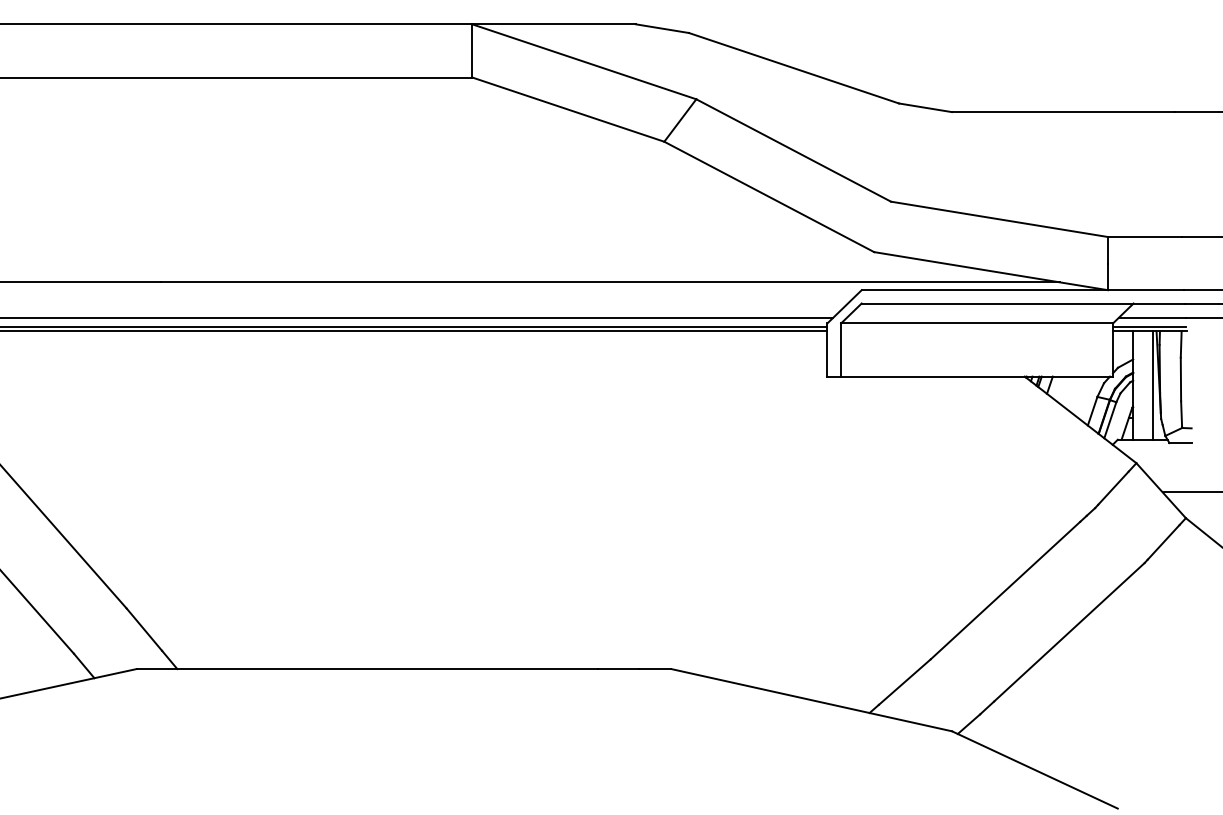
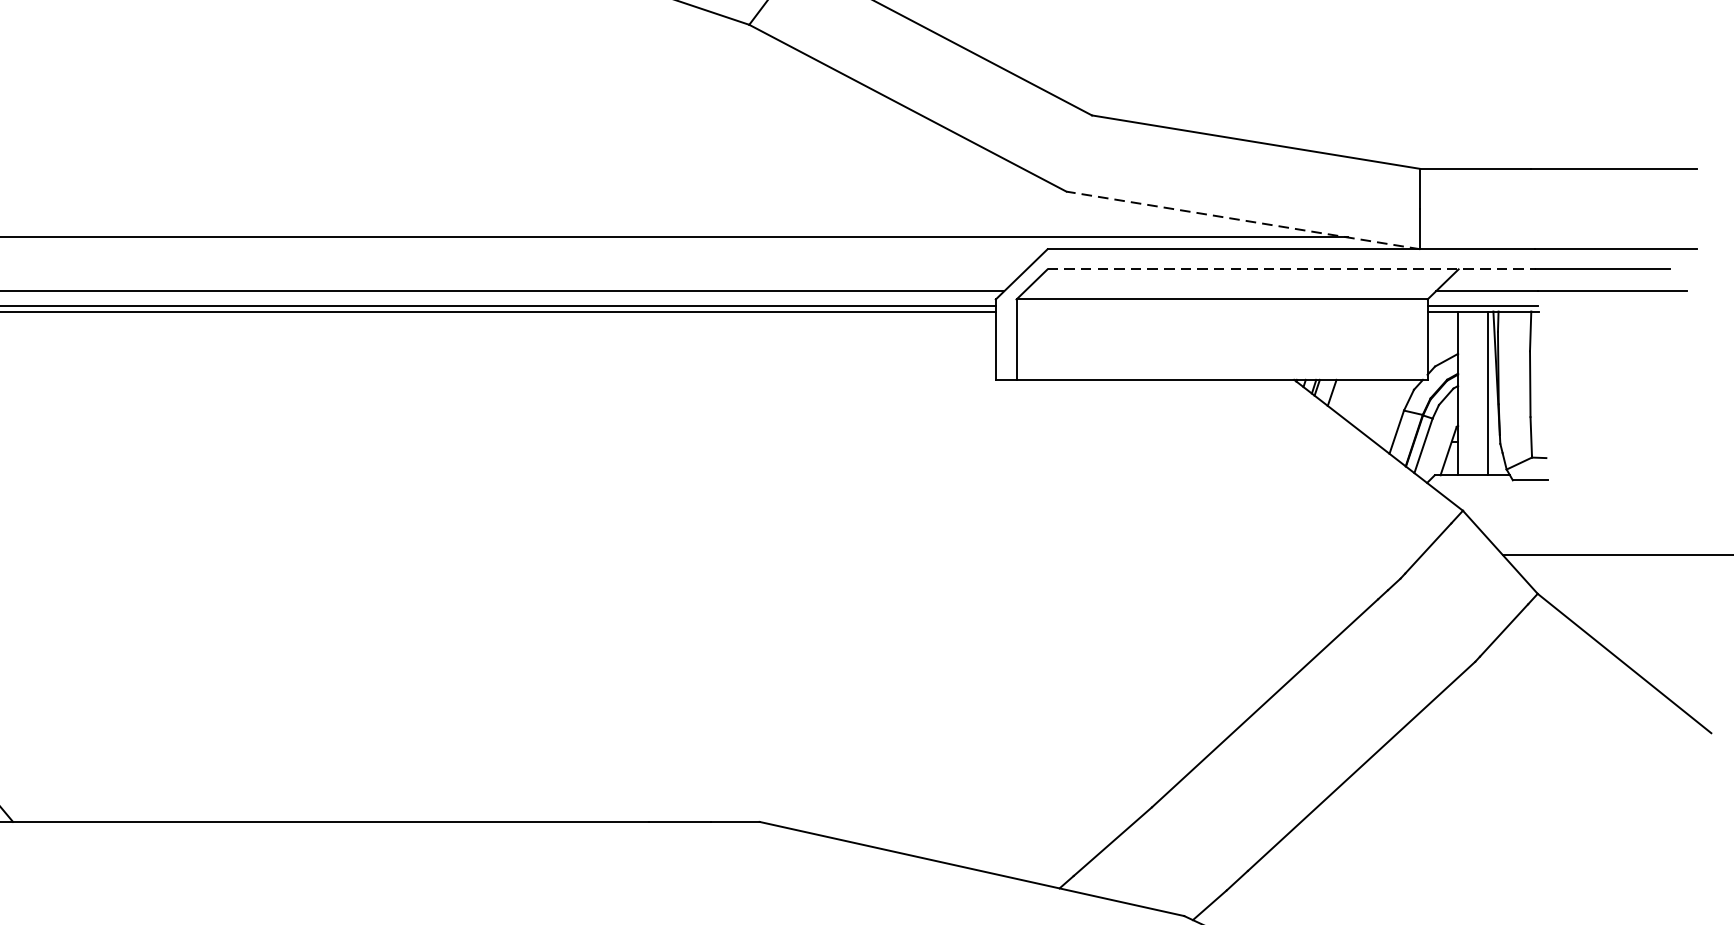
line: (991, 271) -> (1243, 220), solid -> dashed
line: (1023, 303) -> (1292, 269), solid -> dashed

